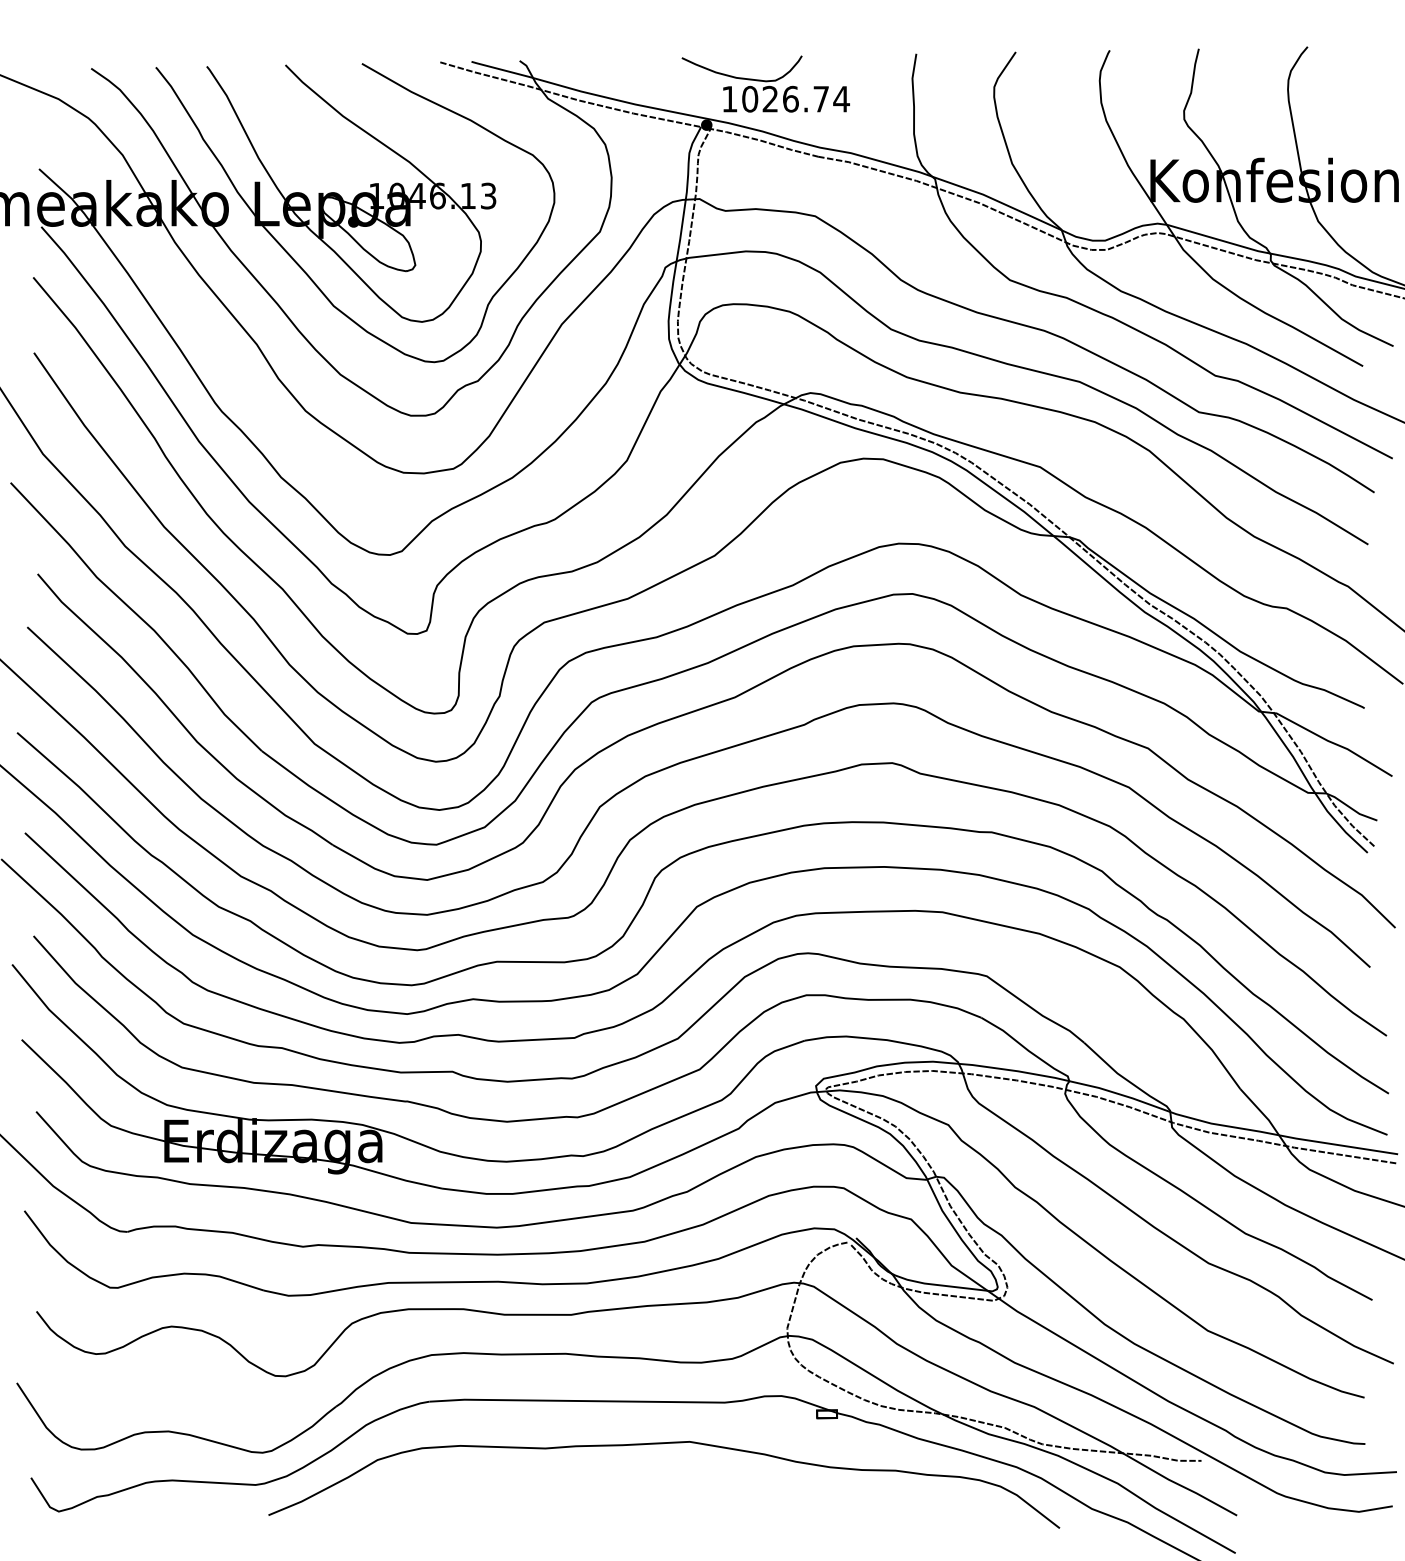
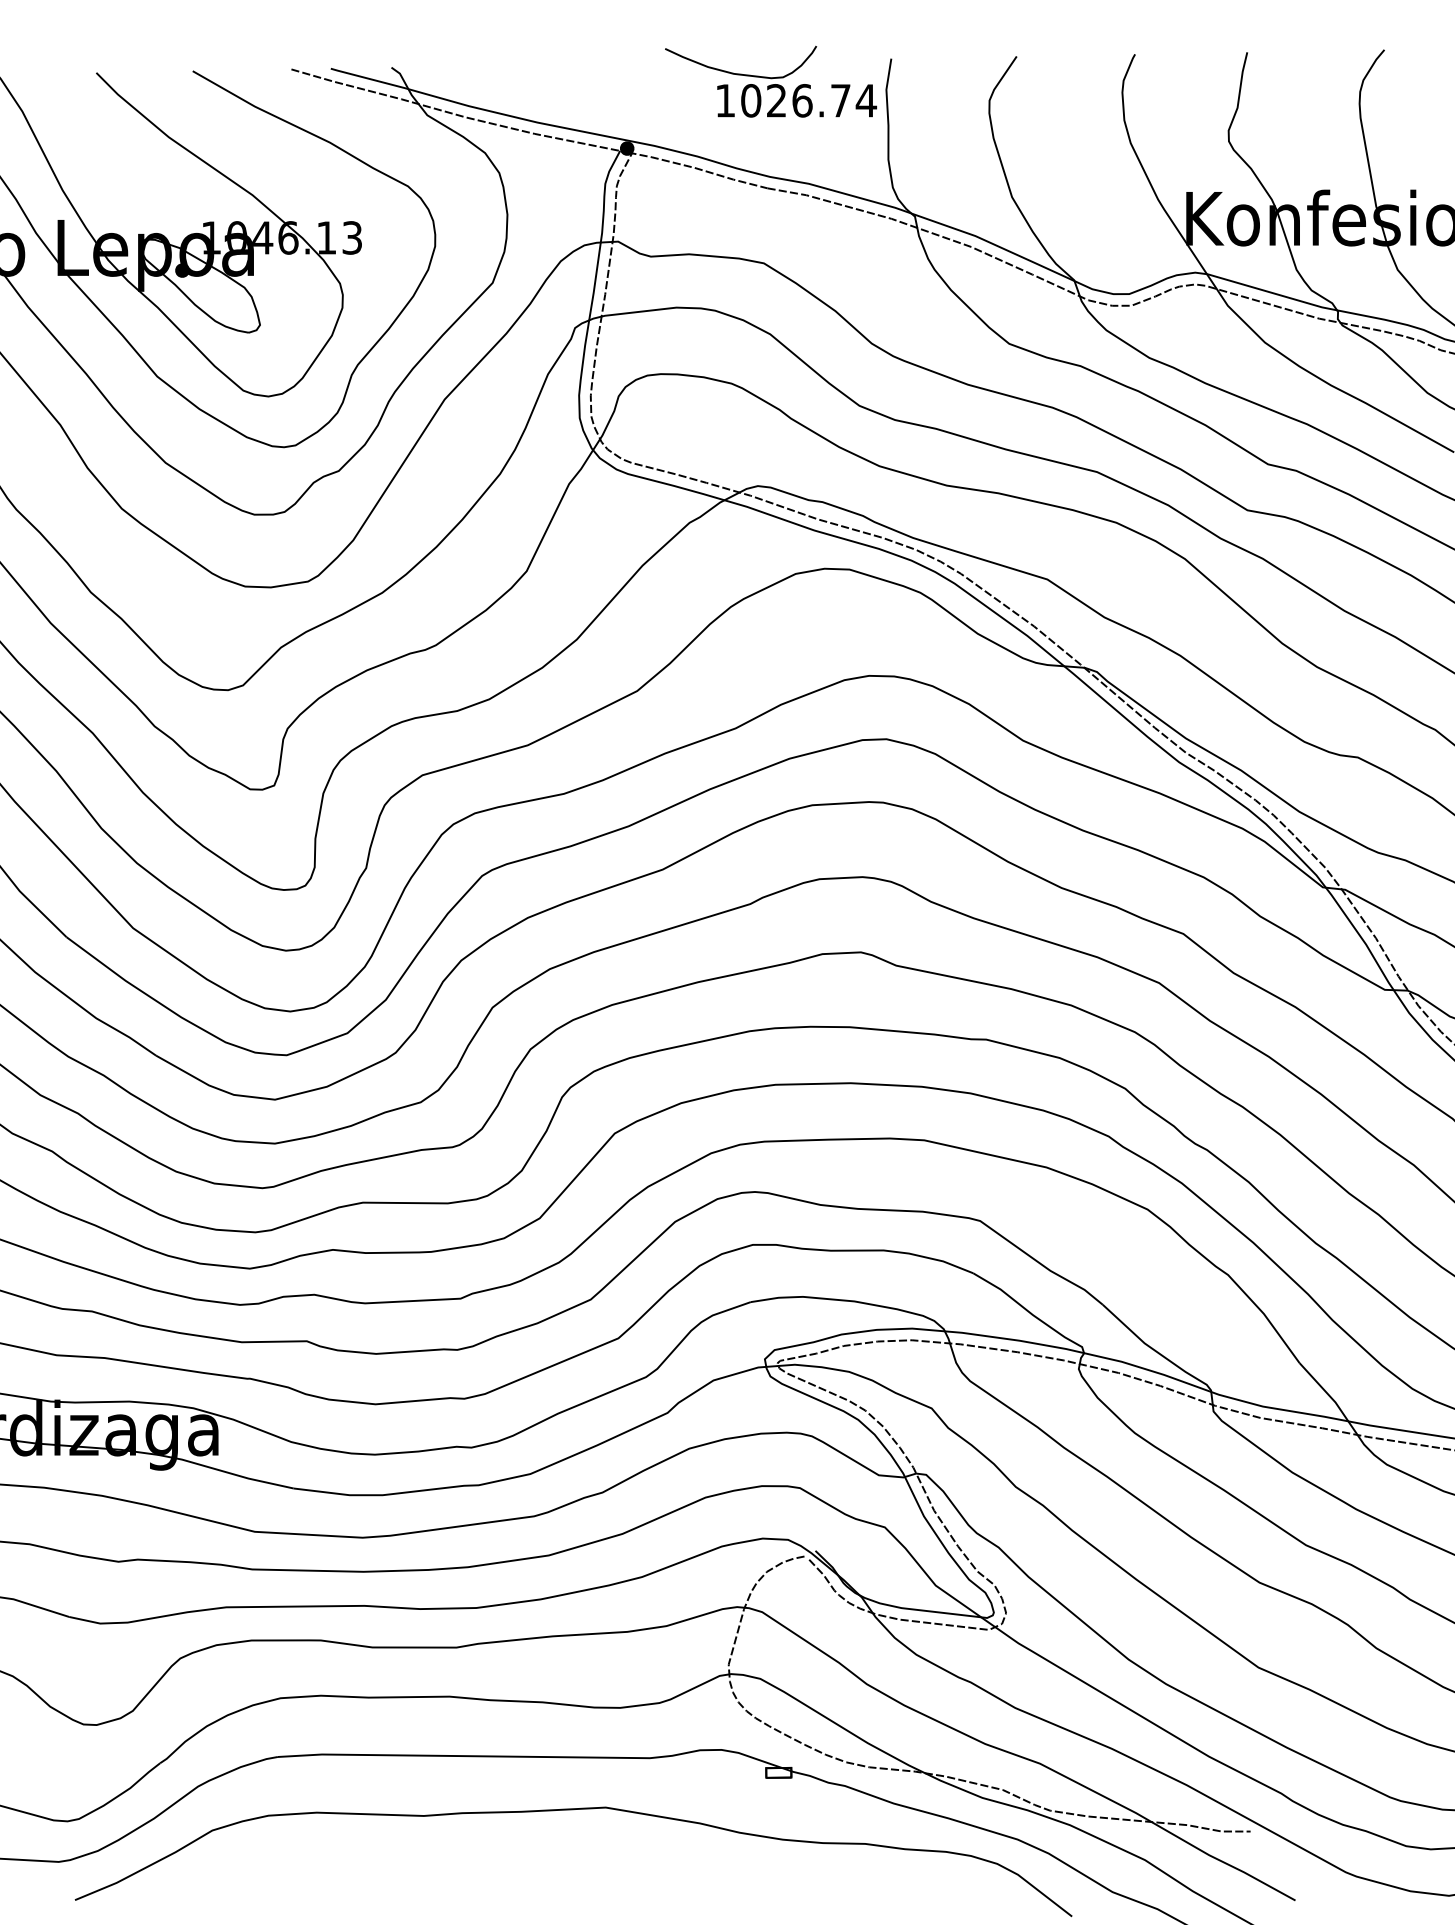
part: (765, 83) -> (770, 80), moved

